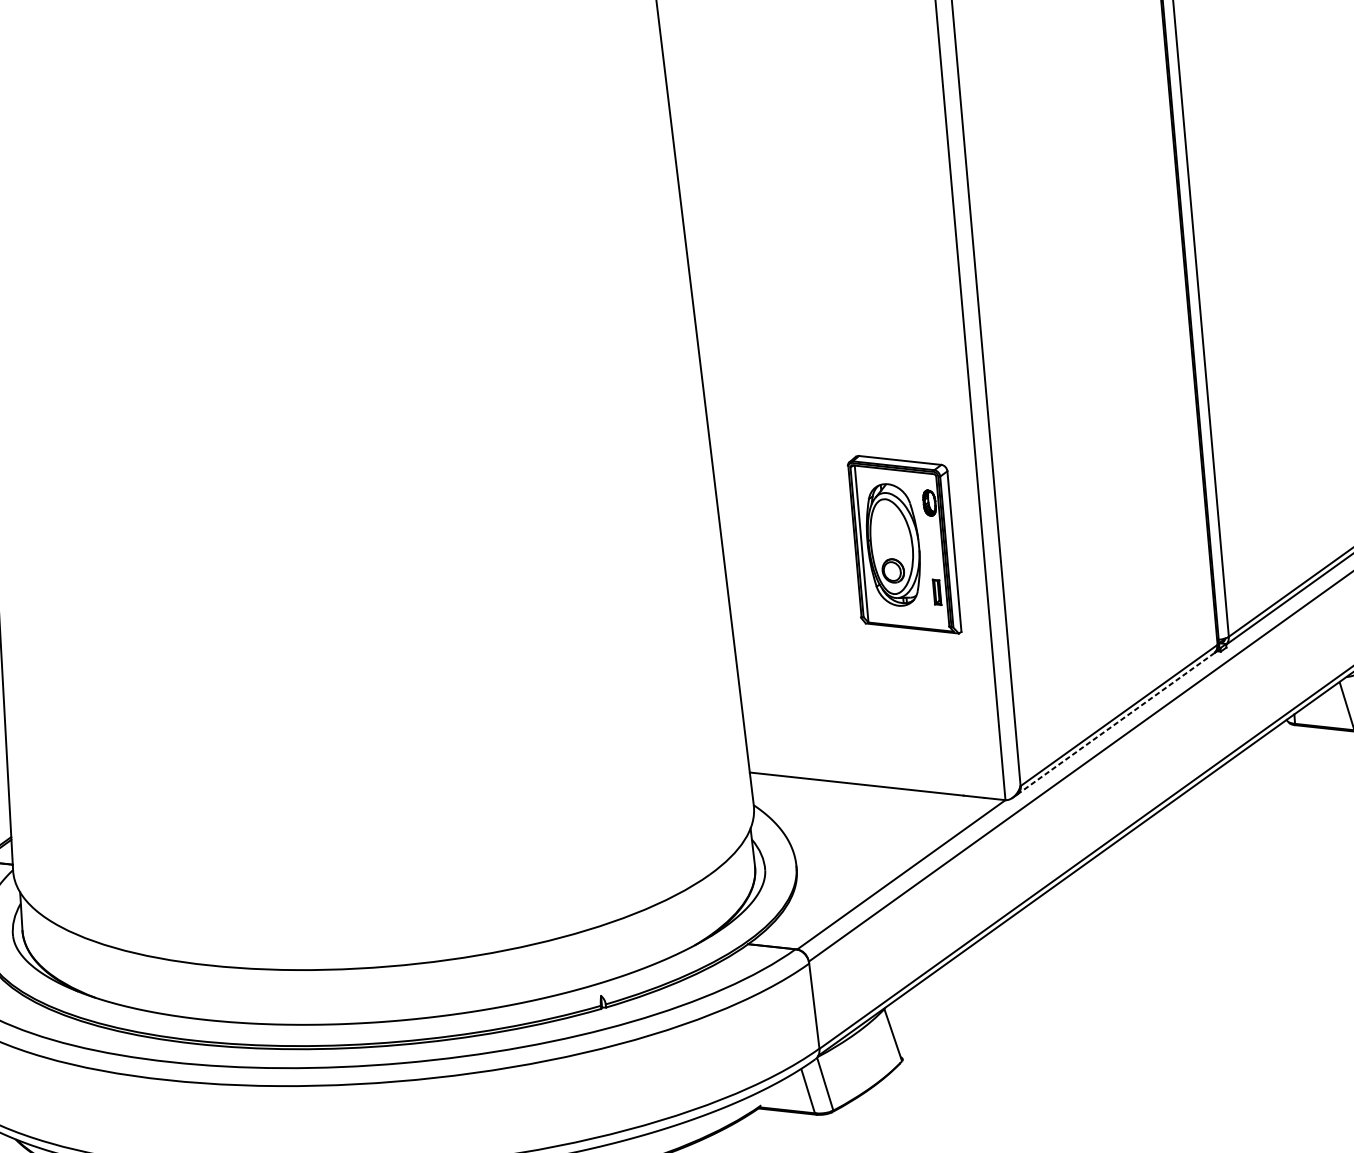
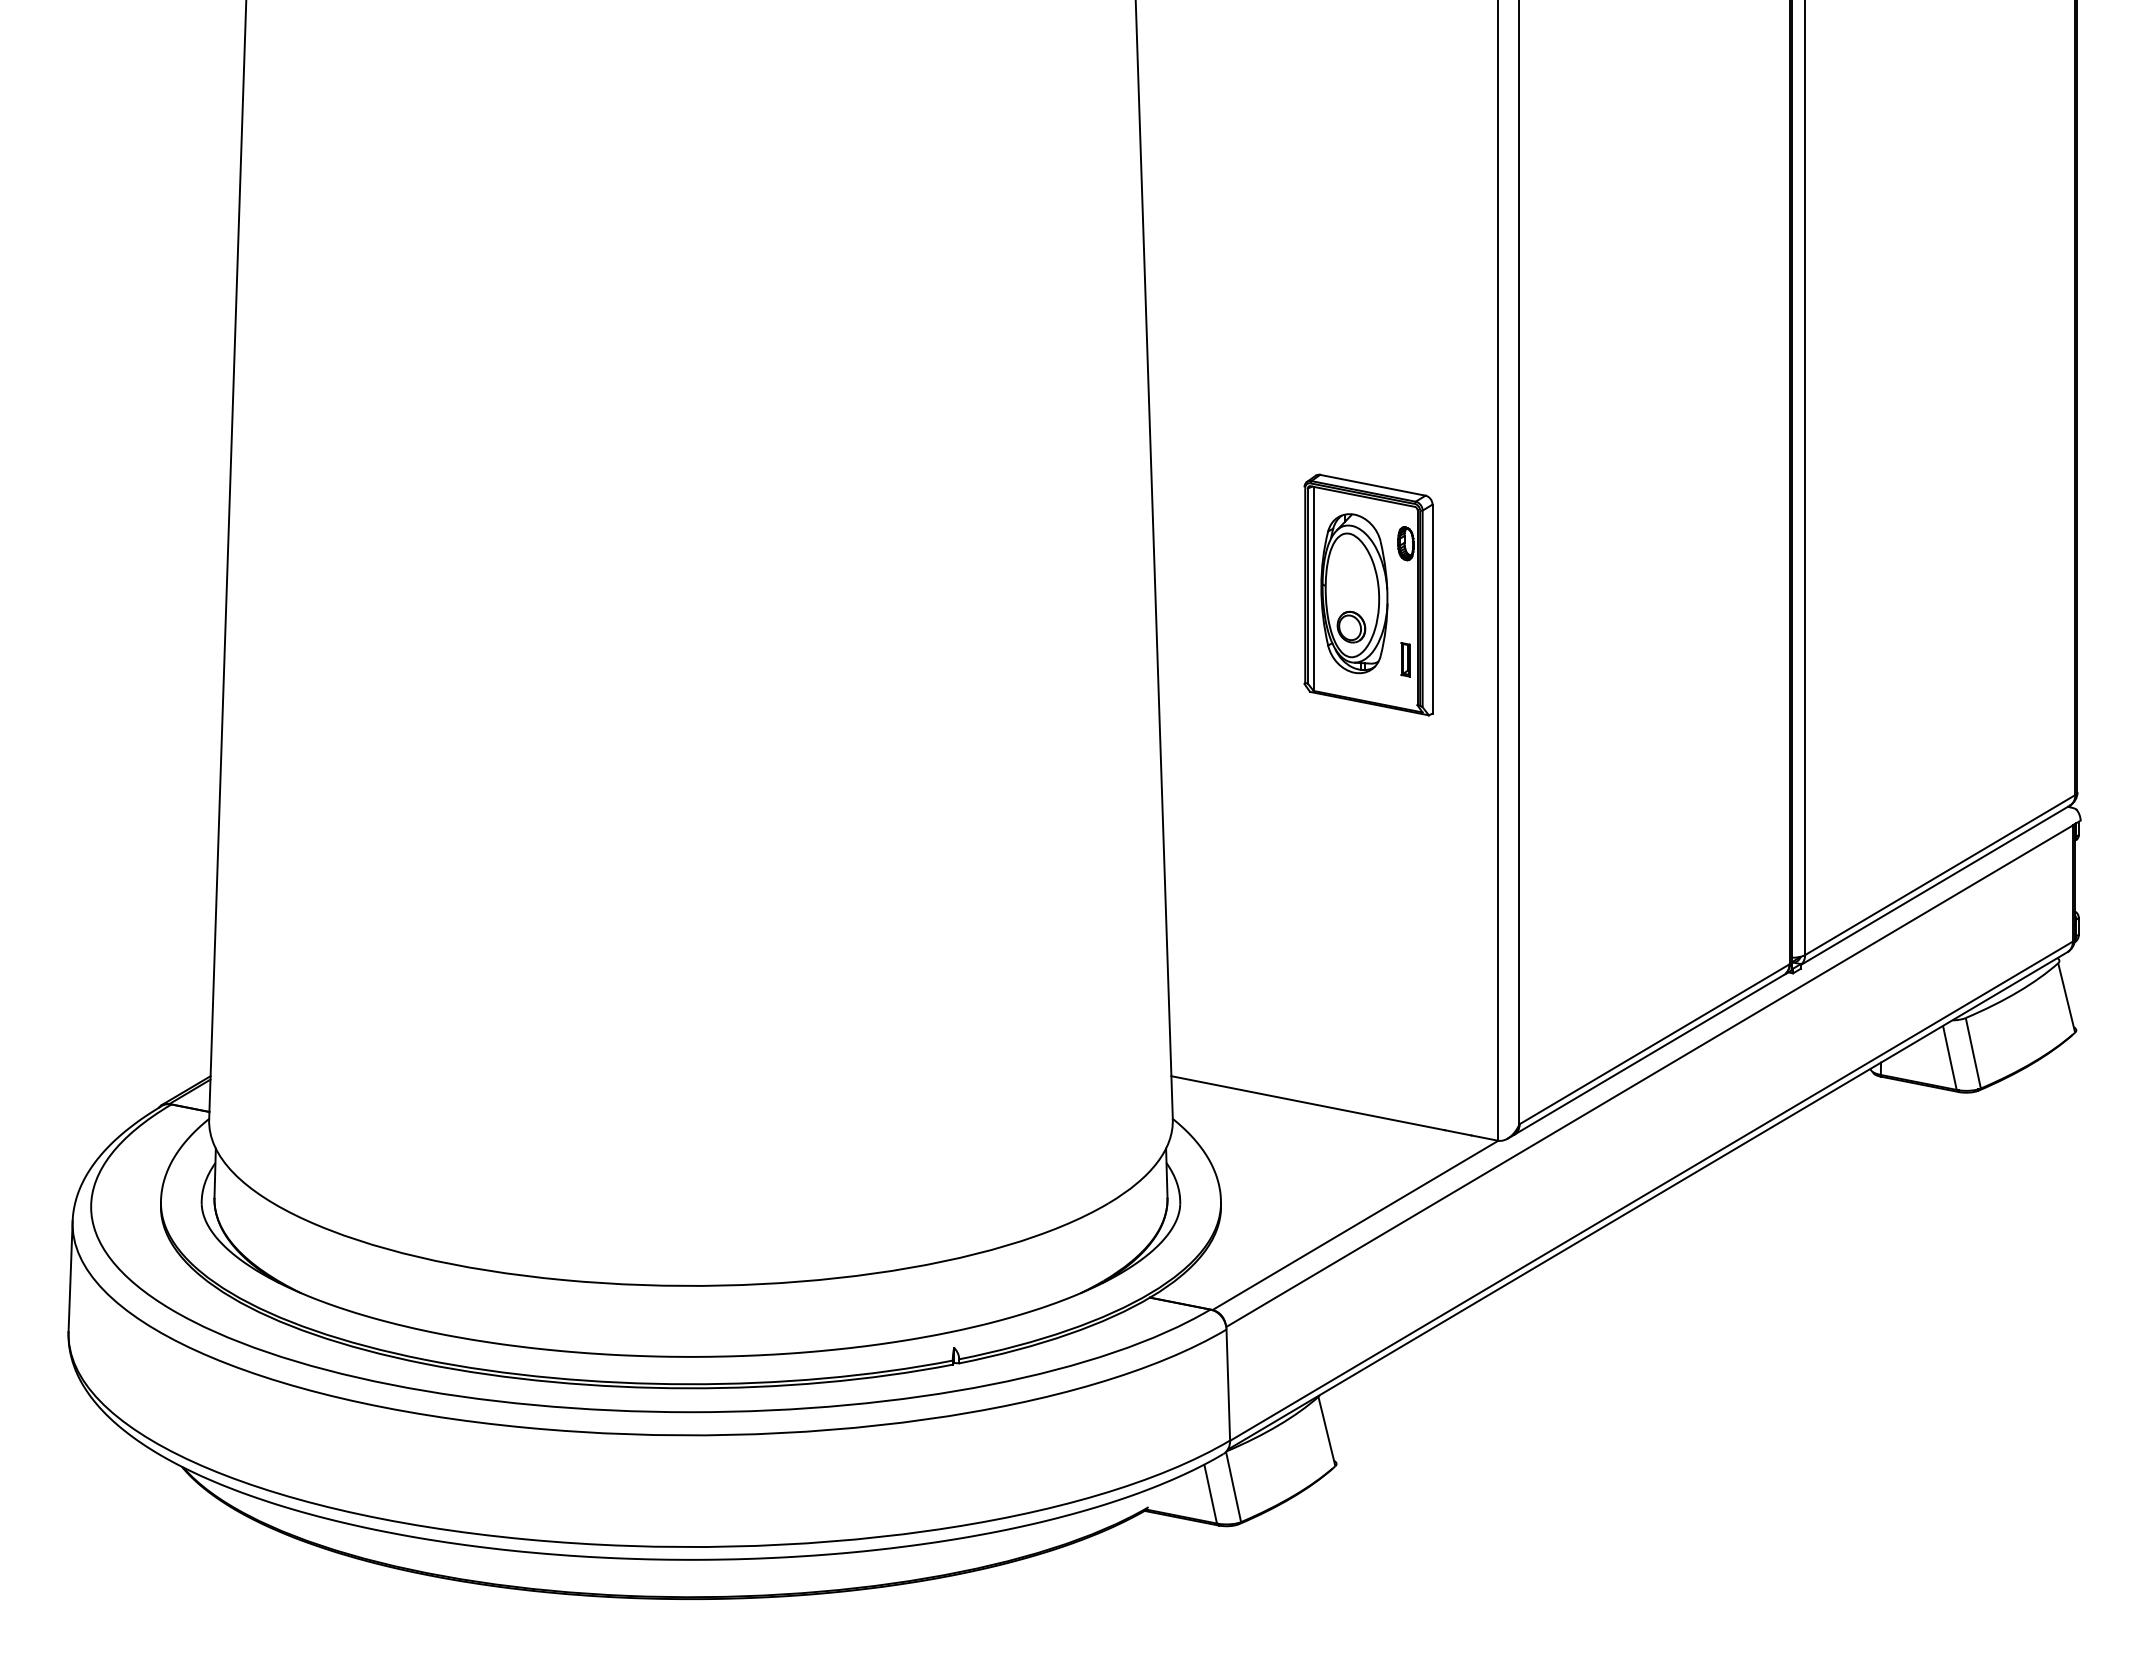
part: (904, 544) -> (1368, 594), moved
line: (1115, 723) -> (1649, 1054), dashed -> solid

